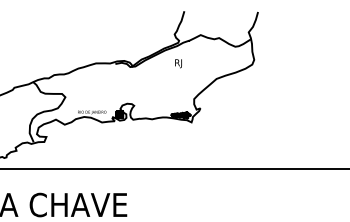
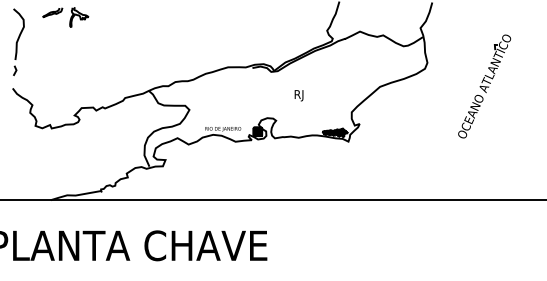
text: (178, 63) -> (298, 95), moved
part: (299, 78) -> (484, 86), added

